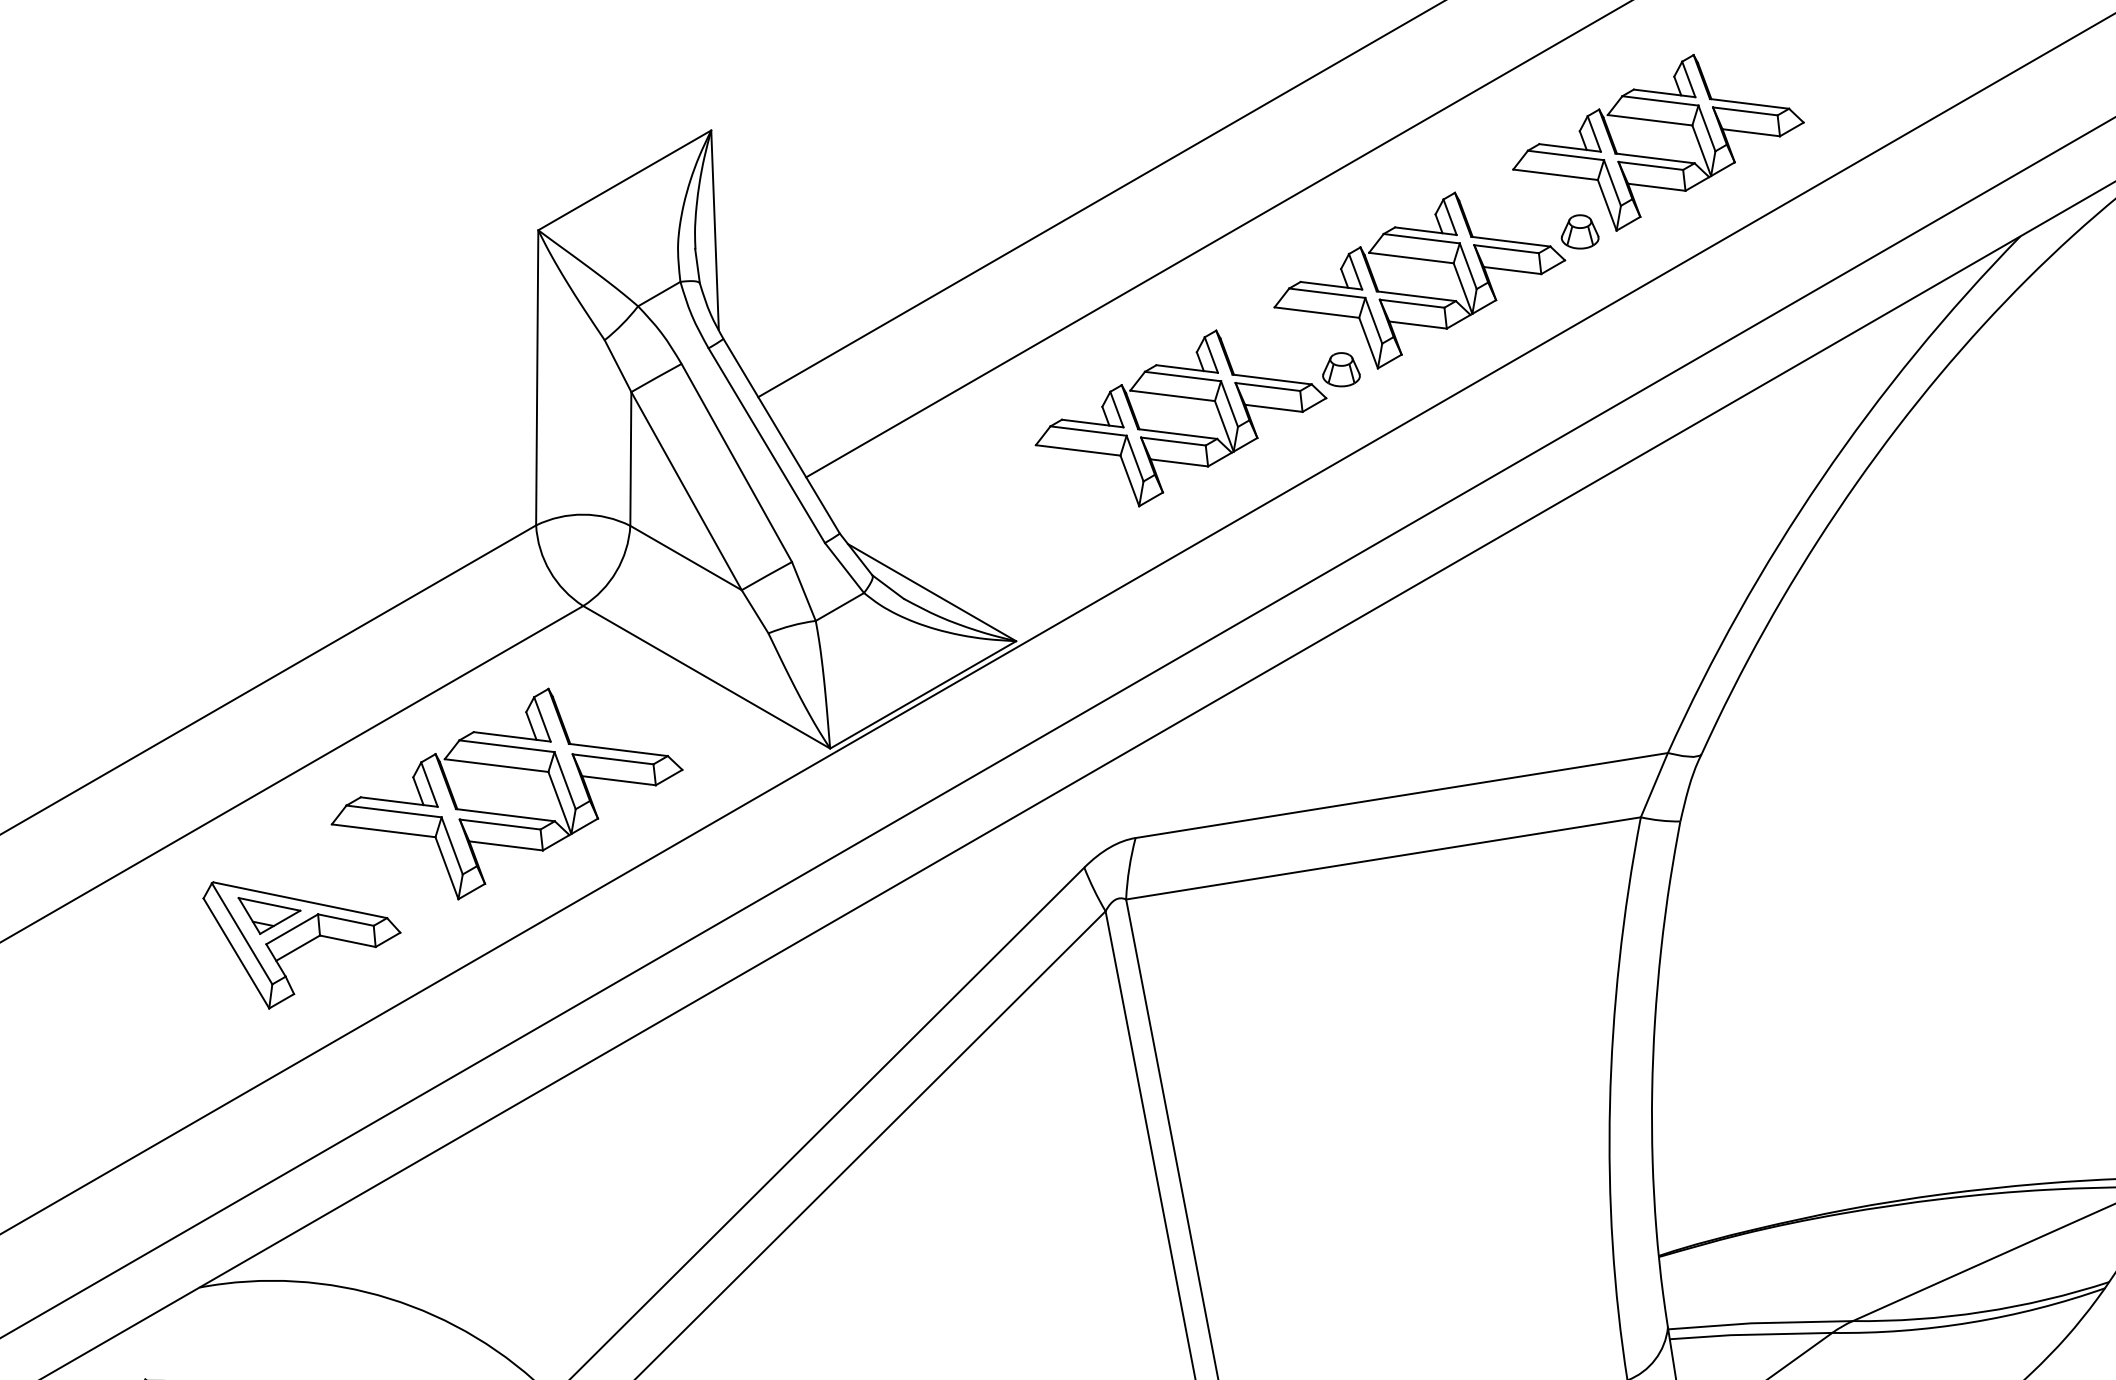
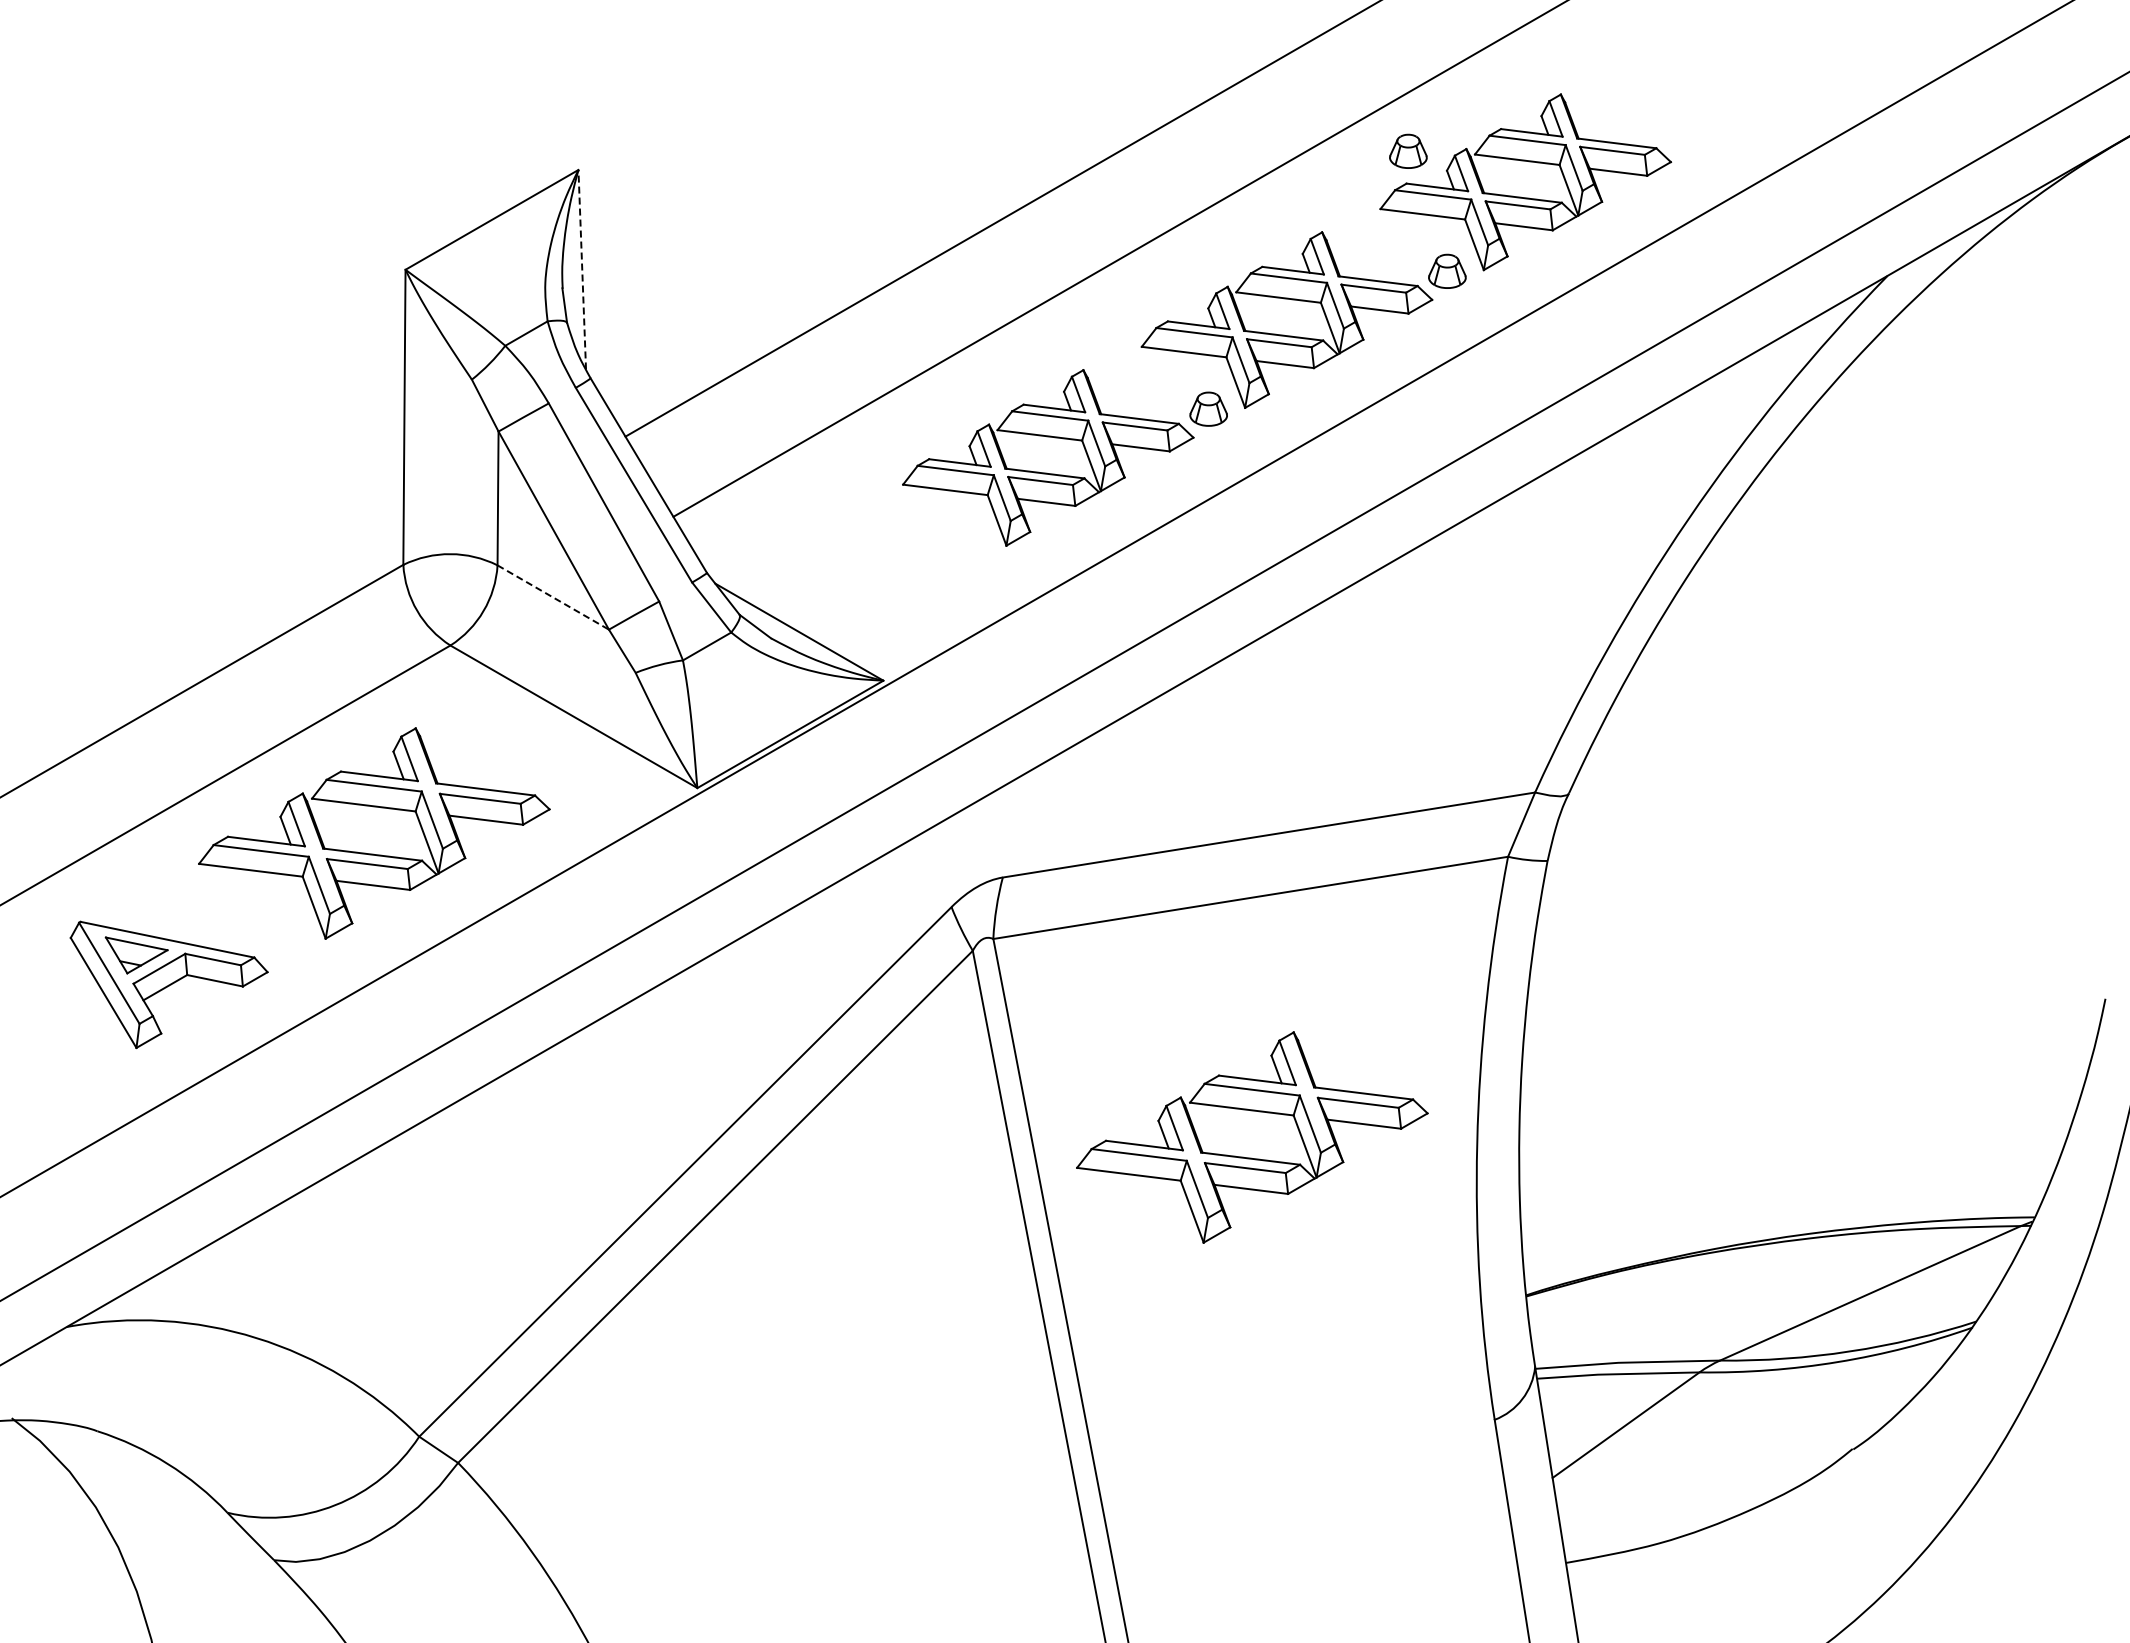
part: (1541, 111) -> (1408, 150), added
line: (715, 230) -> (582, 269), solid -> dashed
line: (686, 558) -> (553, 597), solid -> dashed
part: (1384, 1118) -> (1251, 1157), added

